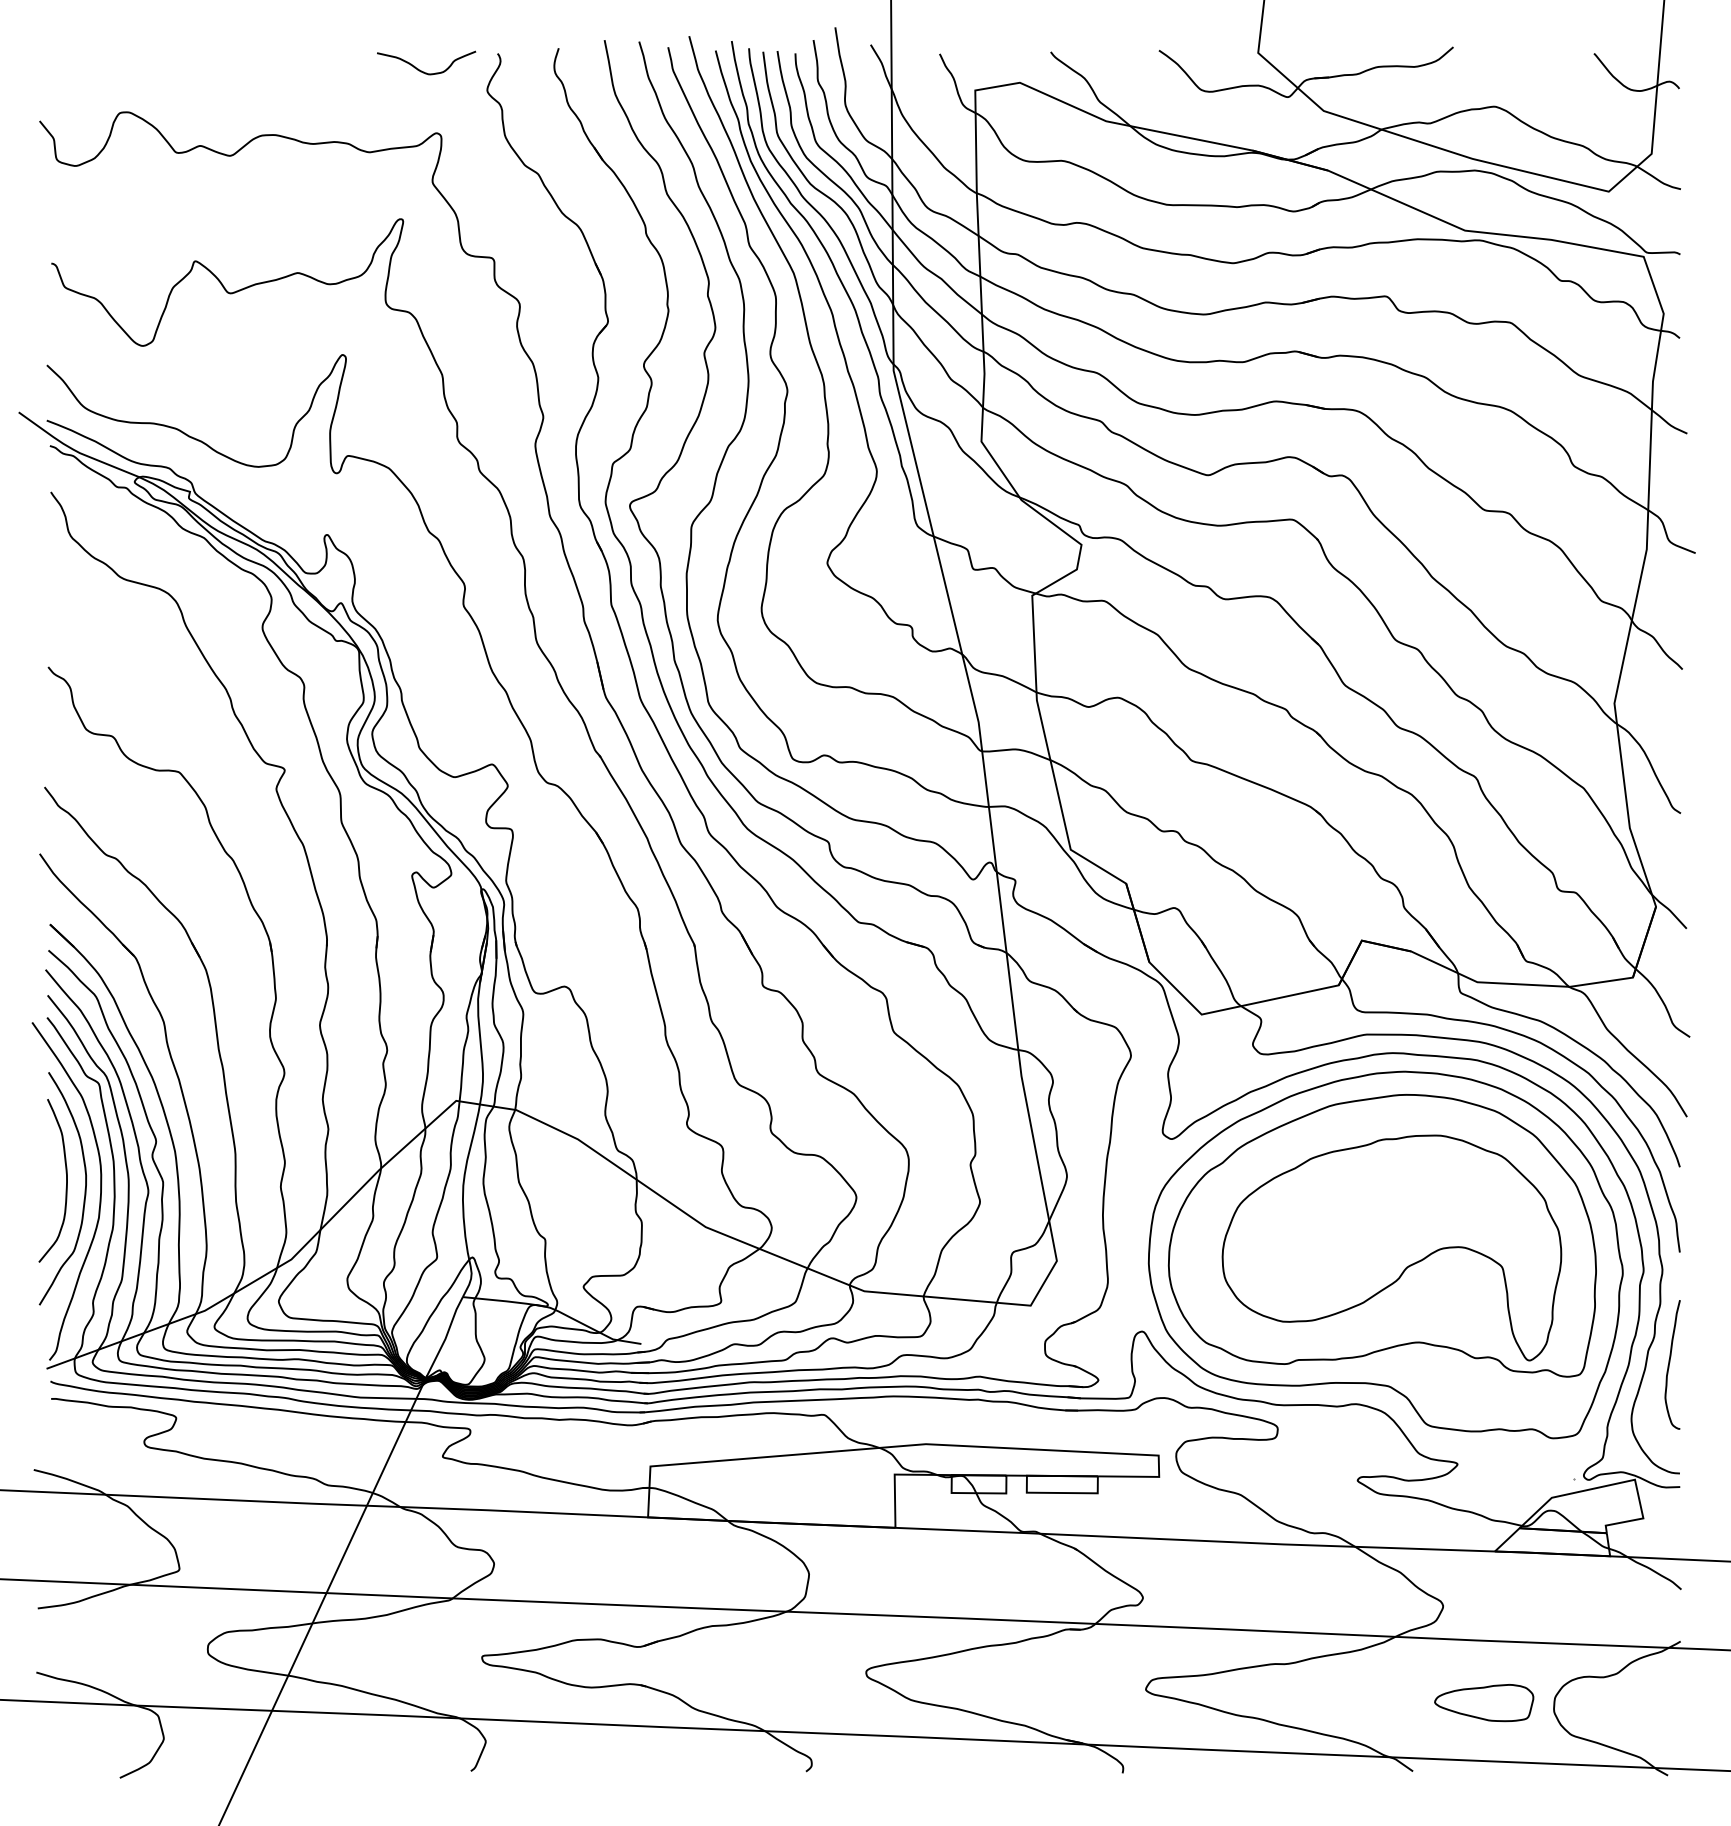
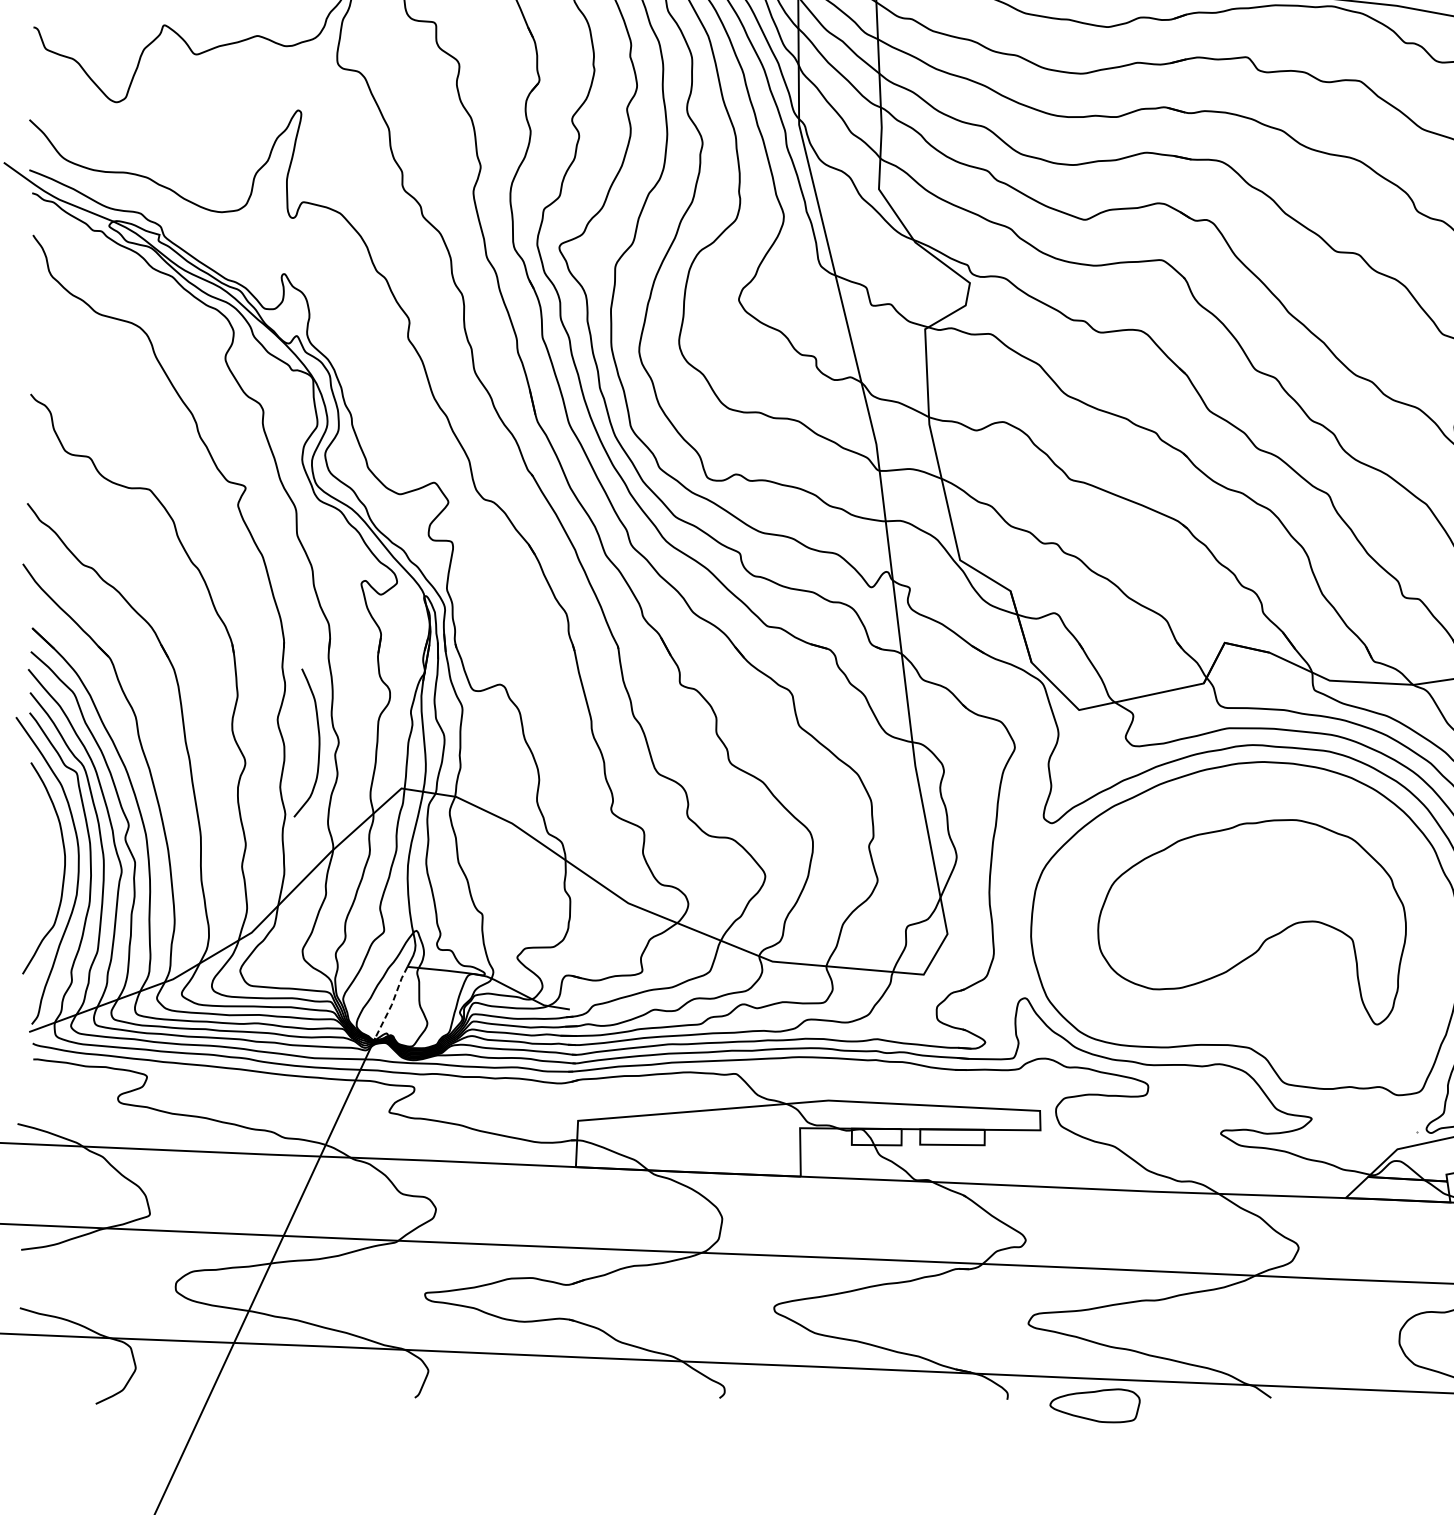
curve: (66, 1180) -> (319, 742), moved
part: (1381, 1235) -> (1242, 910), removed
line: (446, 1337) -> (392, 1003), solid -> dashed
part: (1484, 1703) -> (1095, 1406), moved

